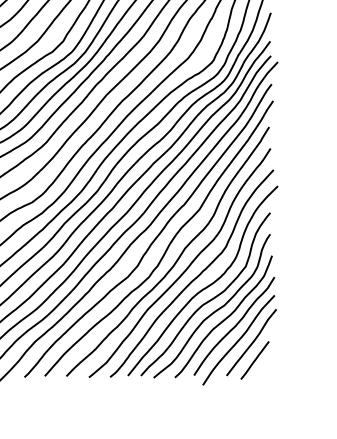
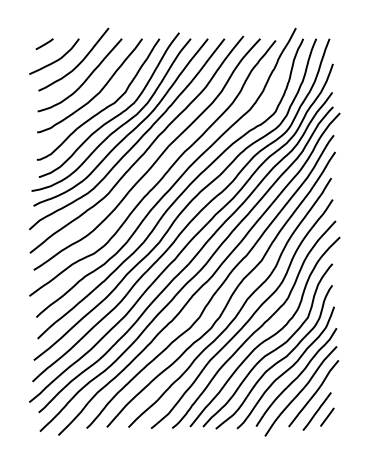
line: (265, 365) -> (327, 416), added

